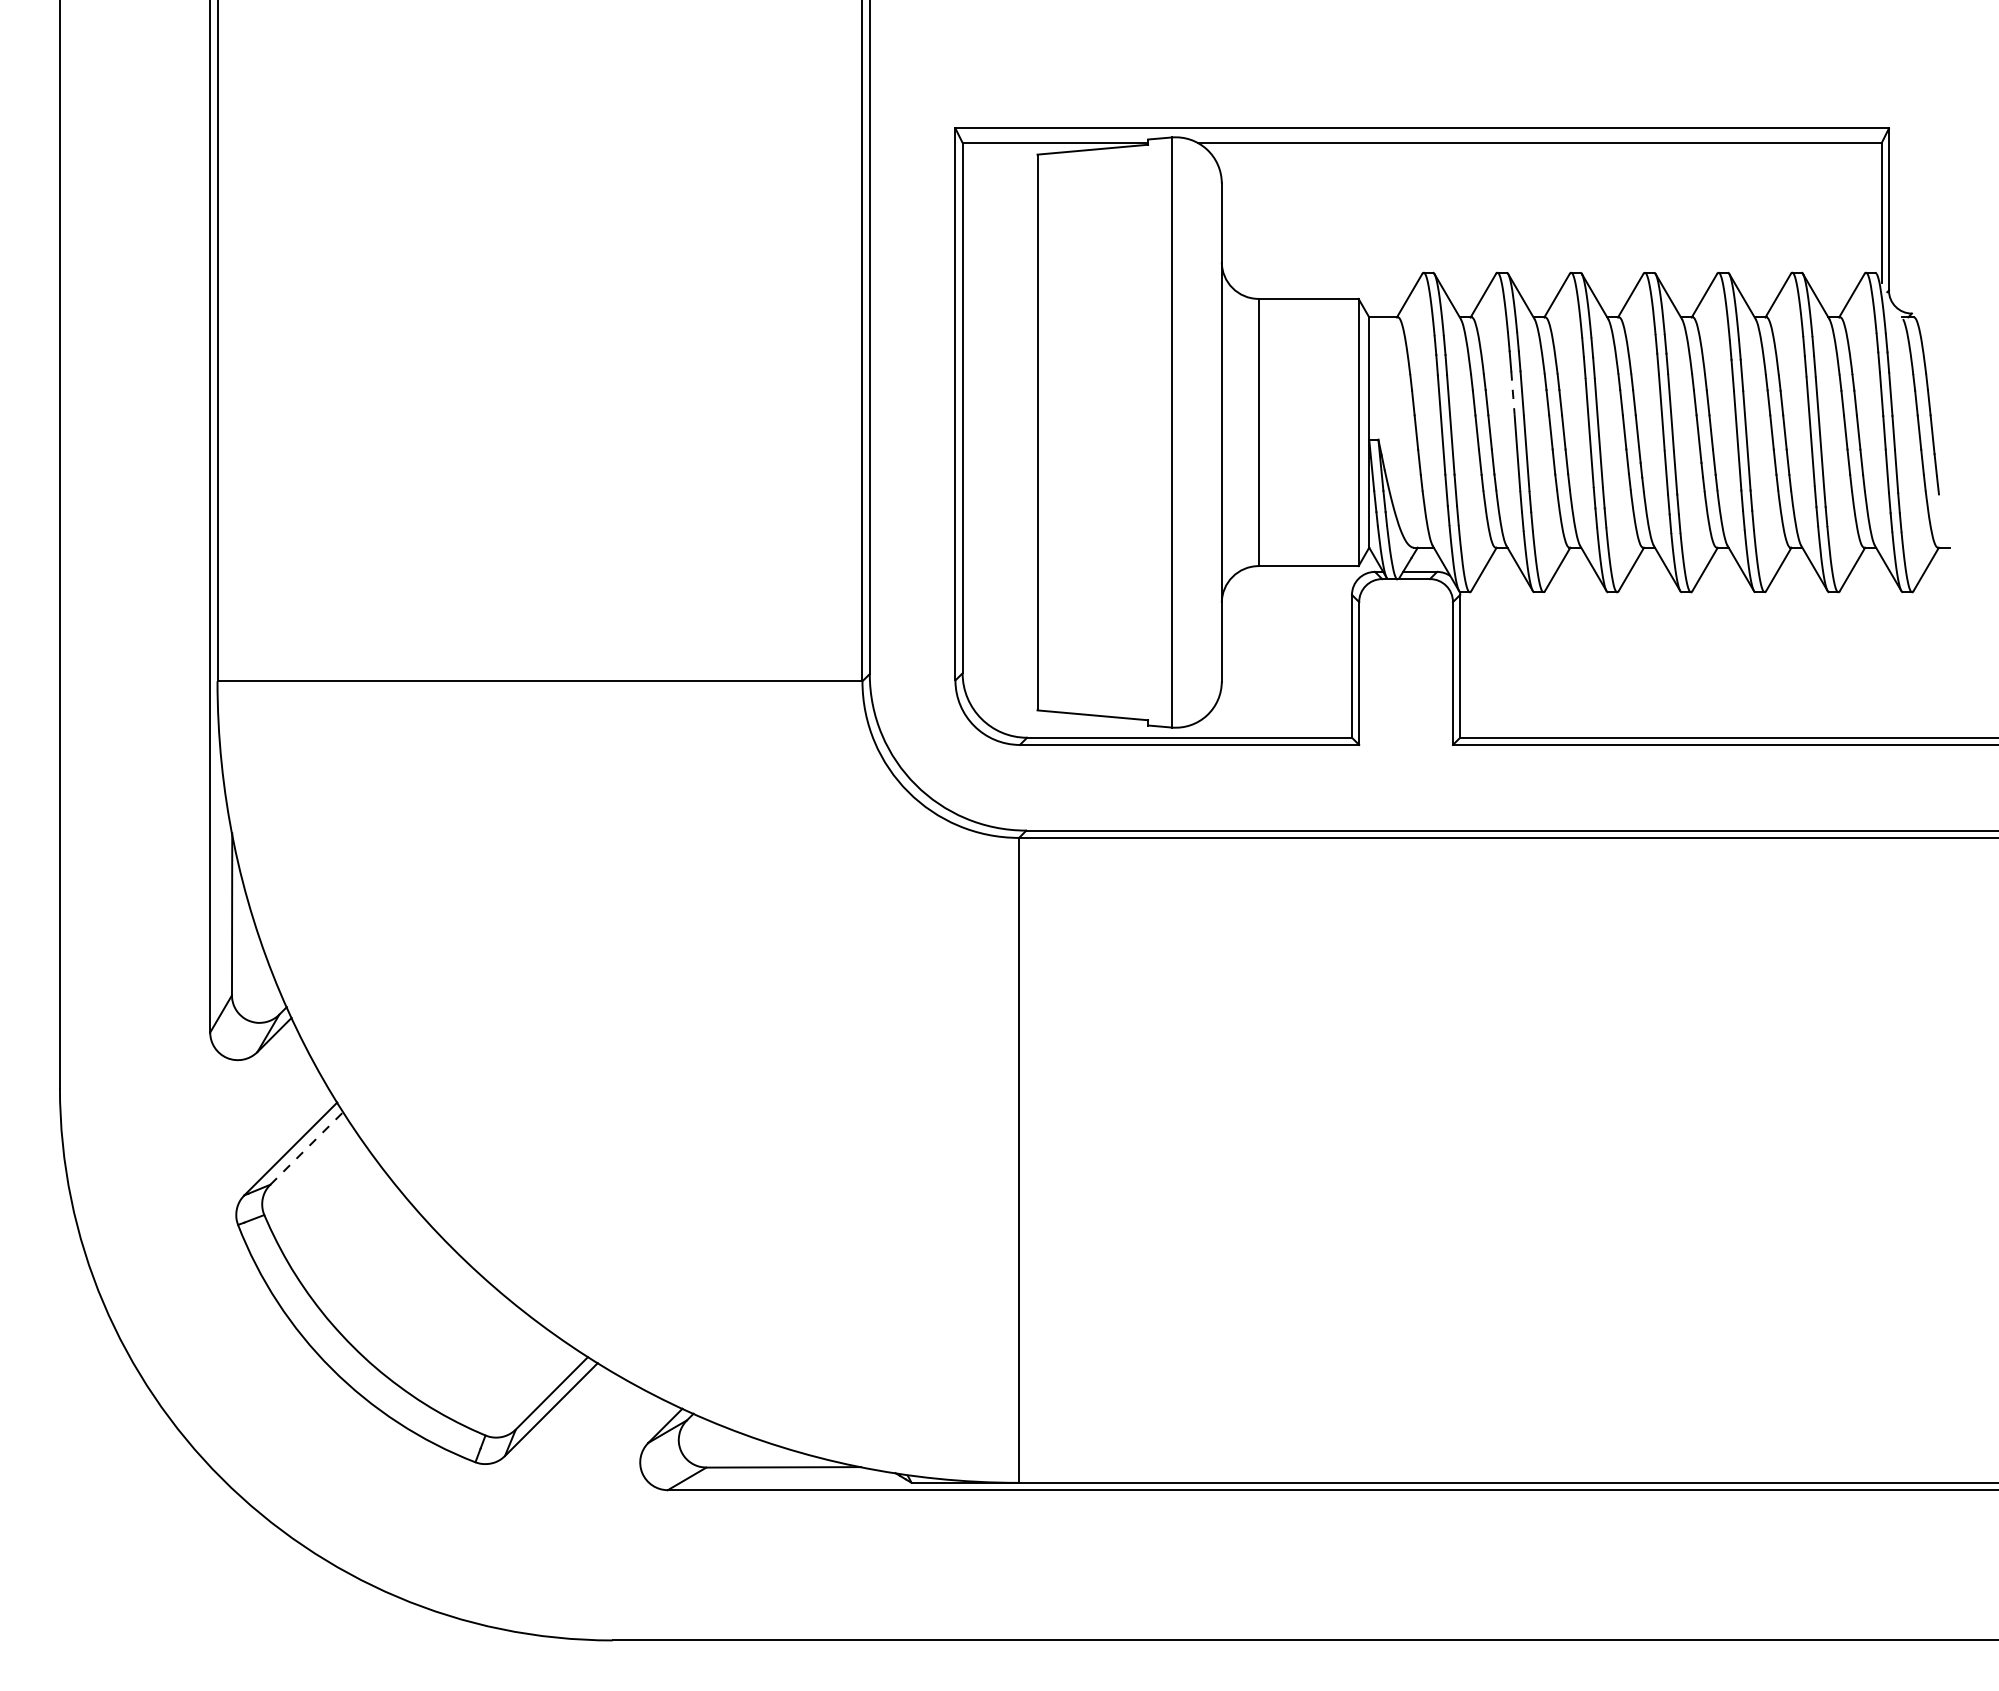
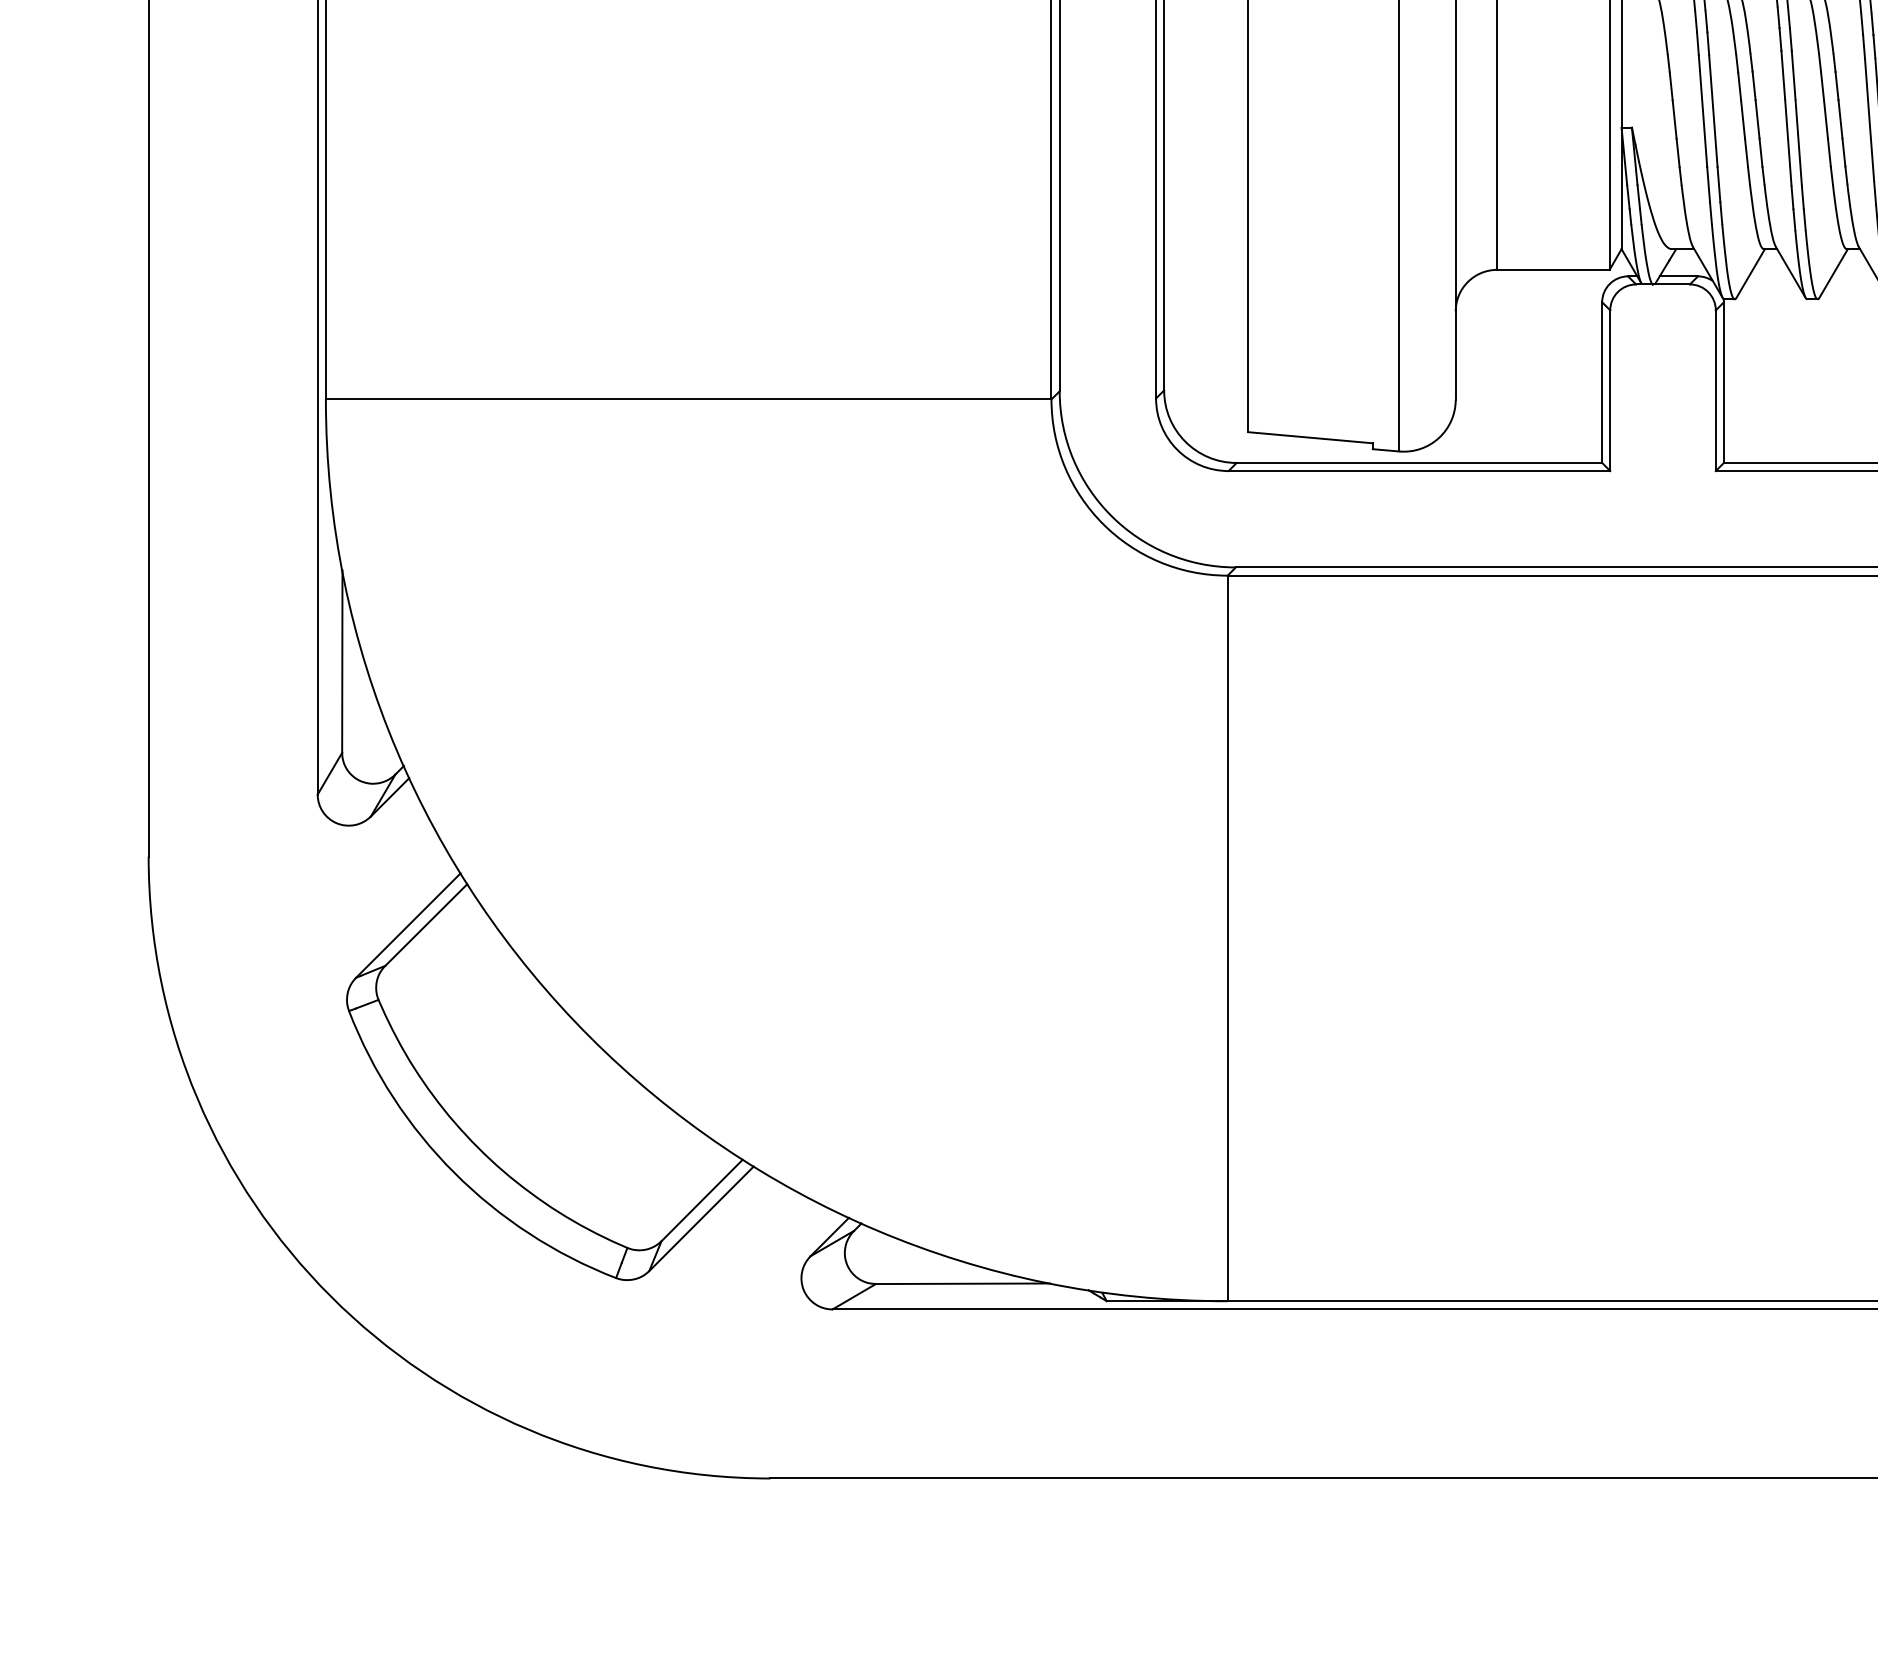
line: (1512, 393) -> (1782, 75), dashed -> solid
line: (307, 1148) -> (427, 925), dashed -> solid

